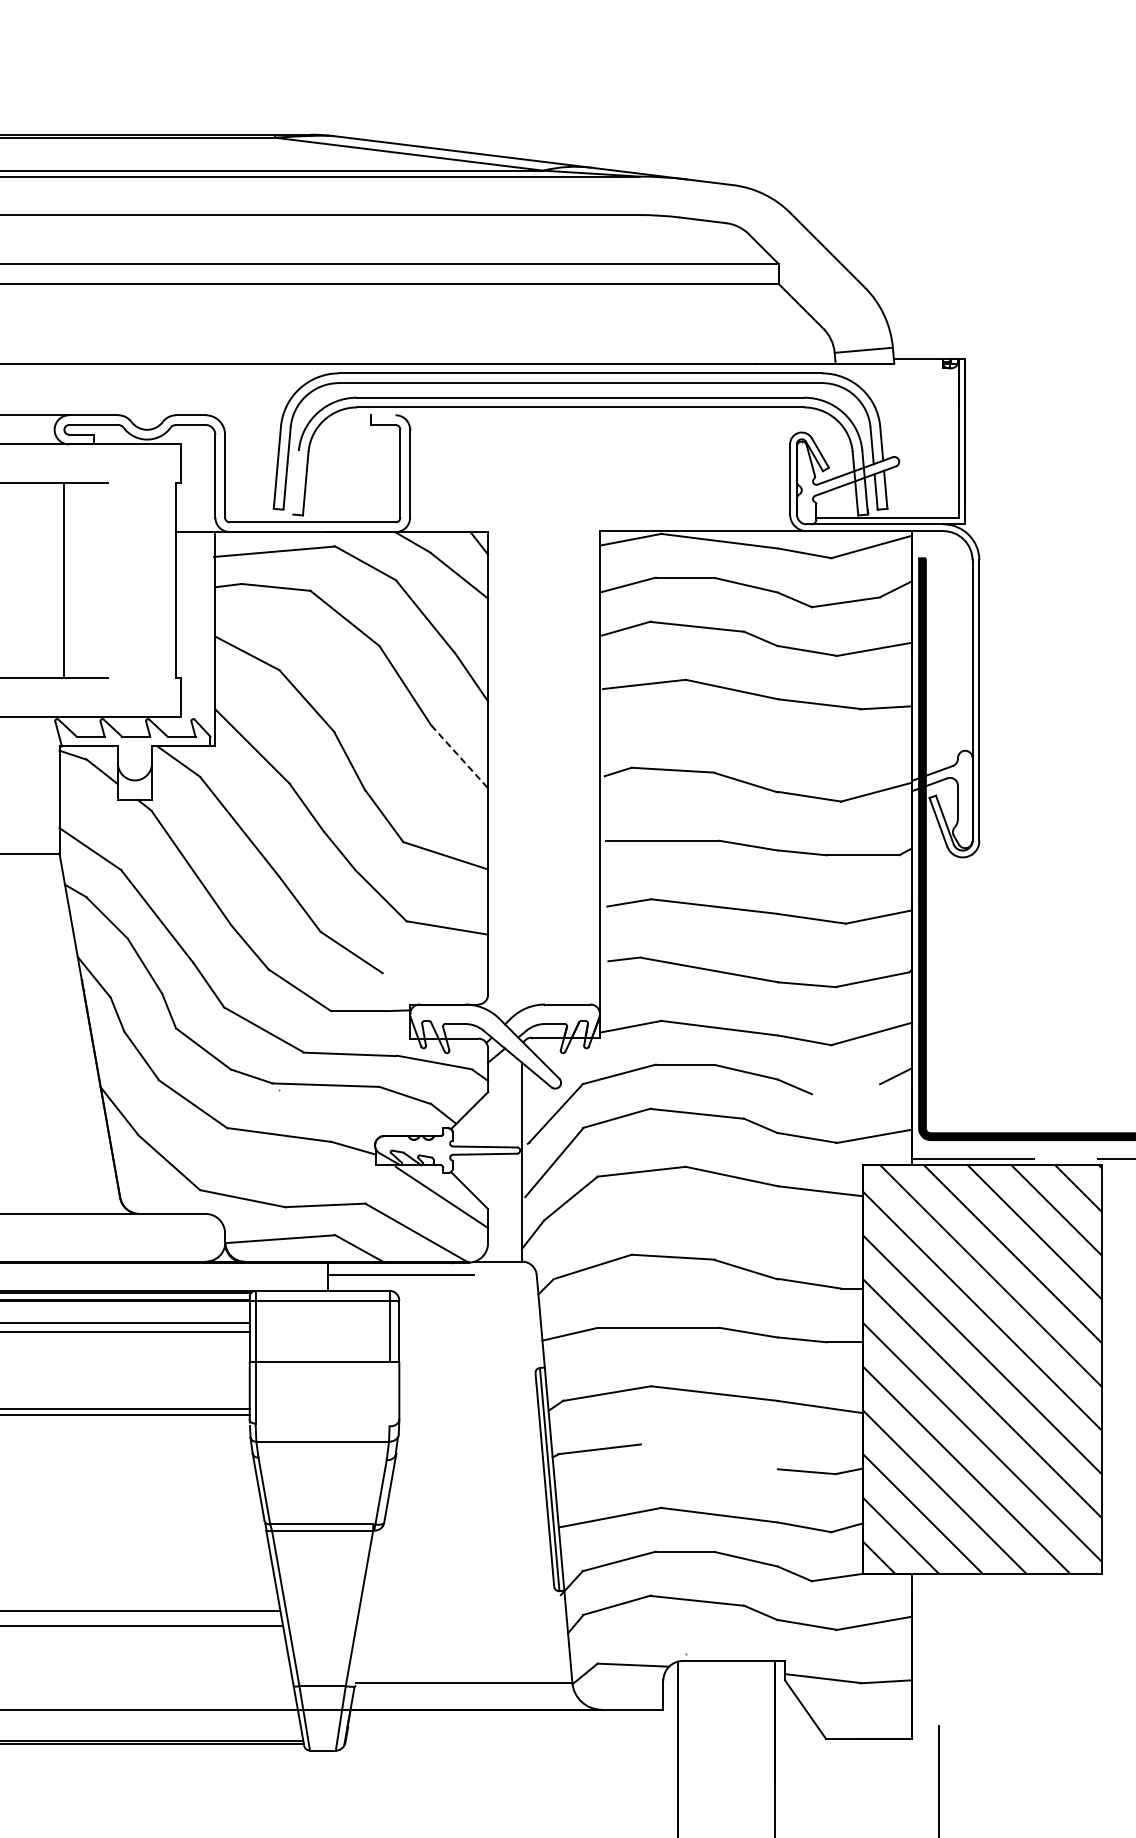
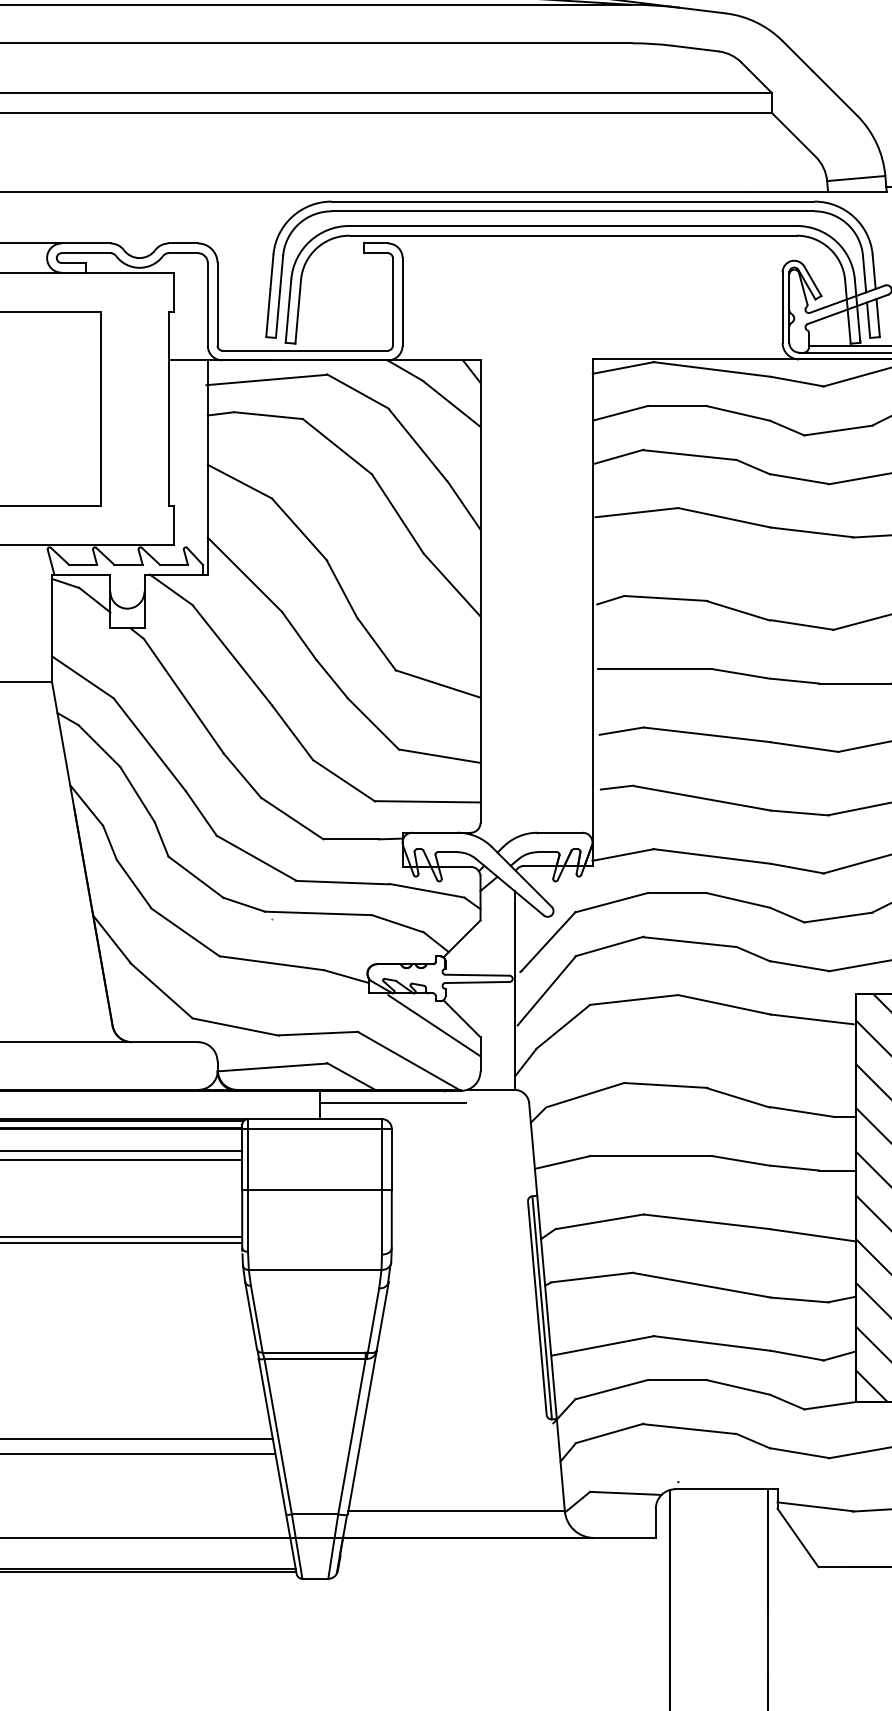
line: (383, 415) -> (375, 243), added
line: (295, 482) -> (287, 310), added
line: (64, 580) -> (100, 408), moved
line: (459, 757) -> (451, 585), dashed -> solid
line: (435, 973) -> (427, 801), added
line: (846, 1089) -> (838, 917), added
line: (389, 1393) -> (381, 1221), added
line: (710, 1456) -> (702, 1284), added
line: (369, 1604) -> (361, 1432), added

